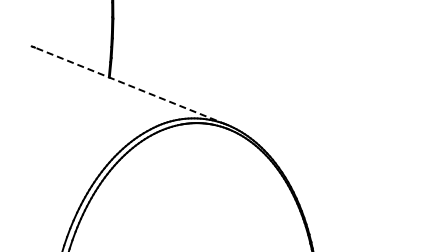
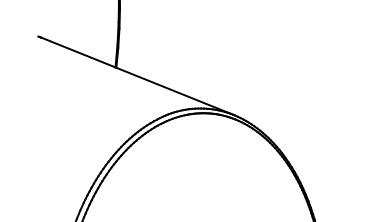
line: (130, 85) -> (137, 75), dashed -> solid

